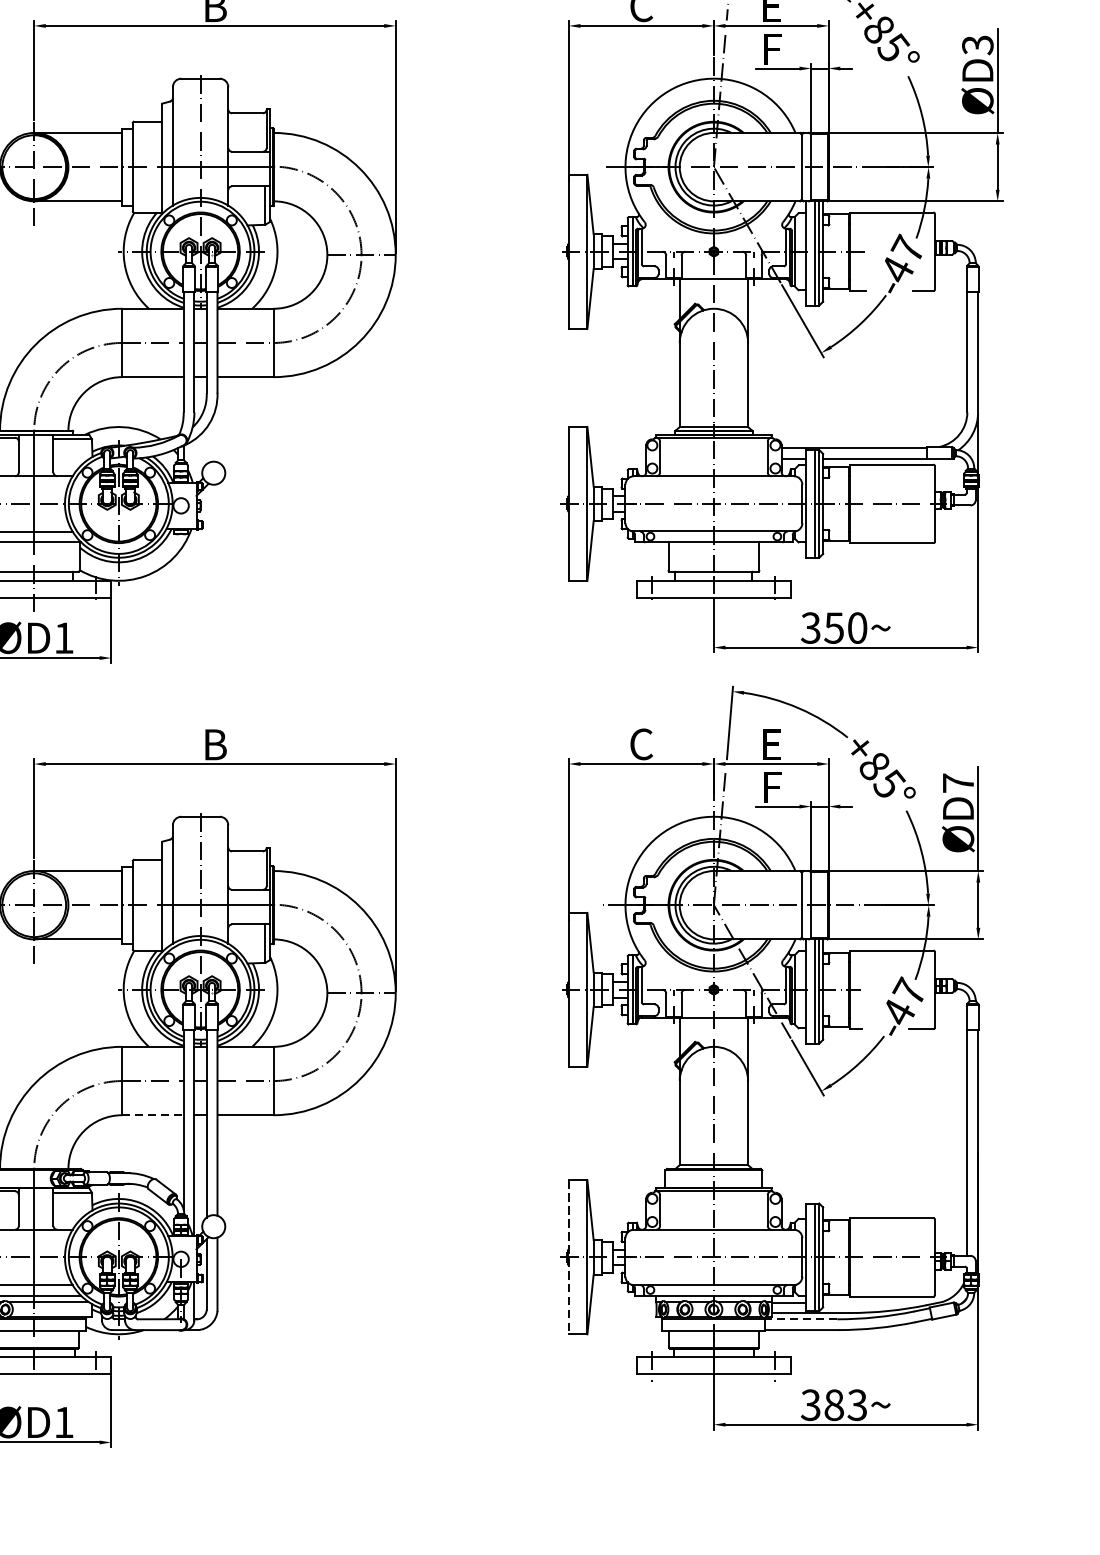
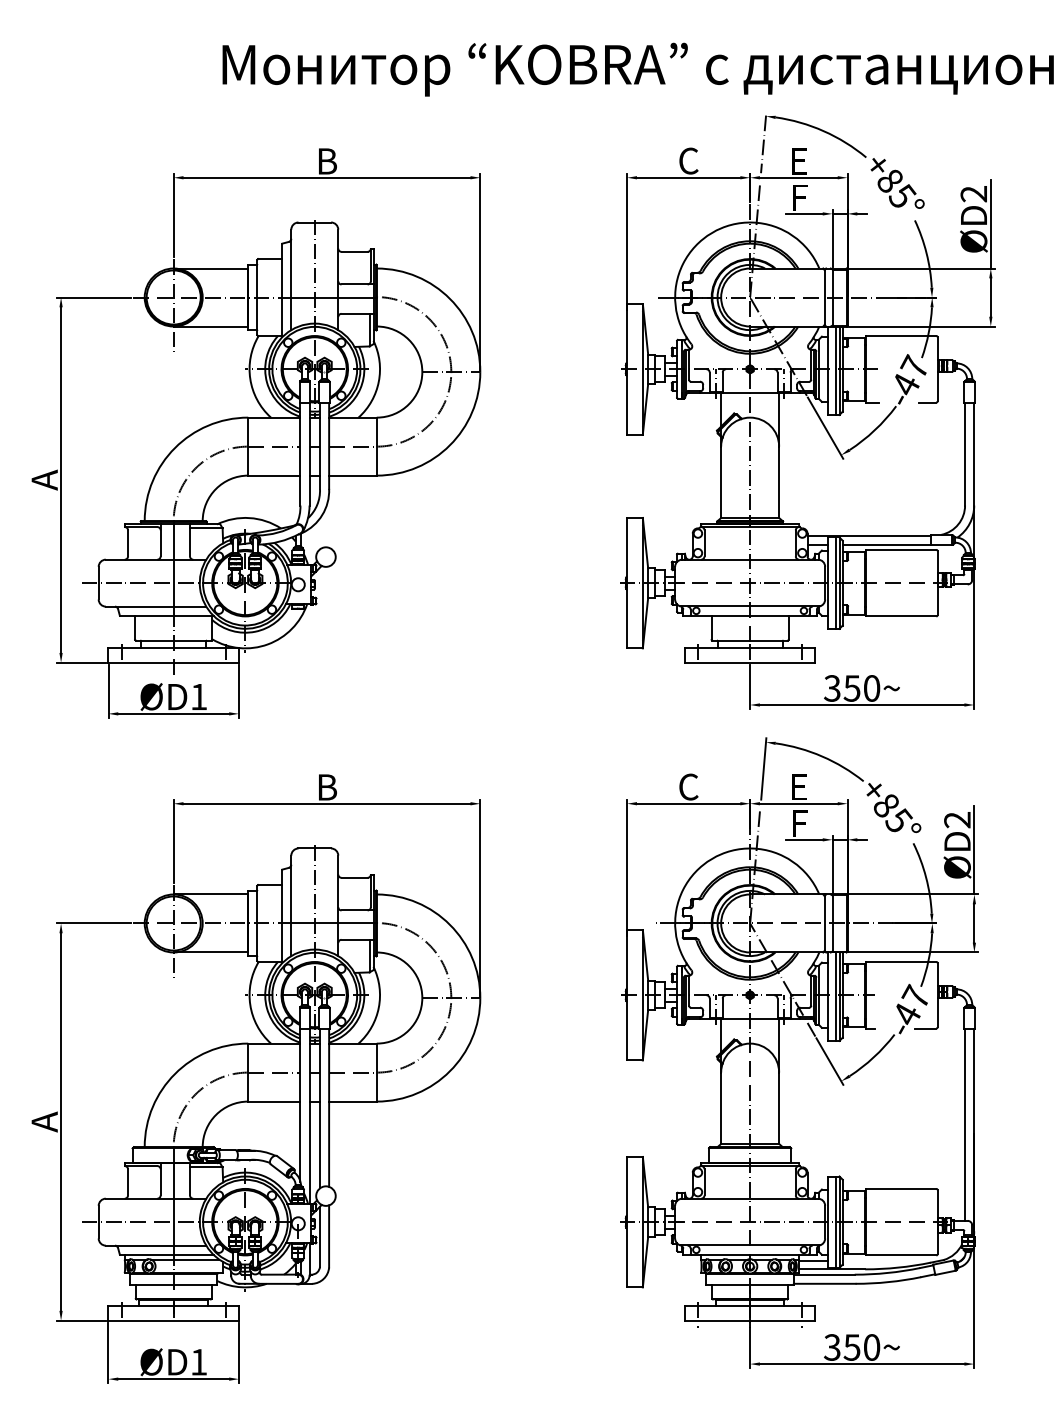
text: (978, 45) -> (974, 194), ØD3 -> ØD2
text: (958, 782) -> (957, 819), ØD7 -> ØD2
line: (153, 1115) -> (274, 1101), dashed -> solid
line: (569, 1257) -> (627, 1222), dashed -> solid
line: (800, 1319) -> (823, 1274), dashed -> solid
text: (845, 1405) -> (861, 1347), 383~ -> 350~

